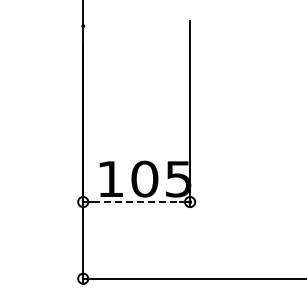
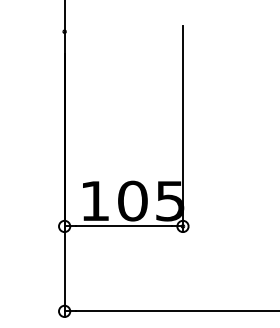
line: (137, 202) -> (124, 226), dashed -> solid

